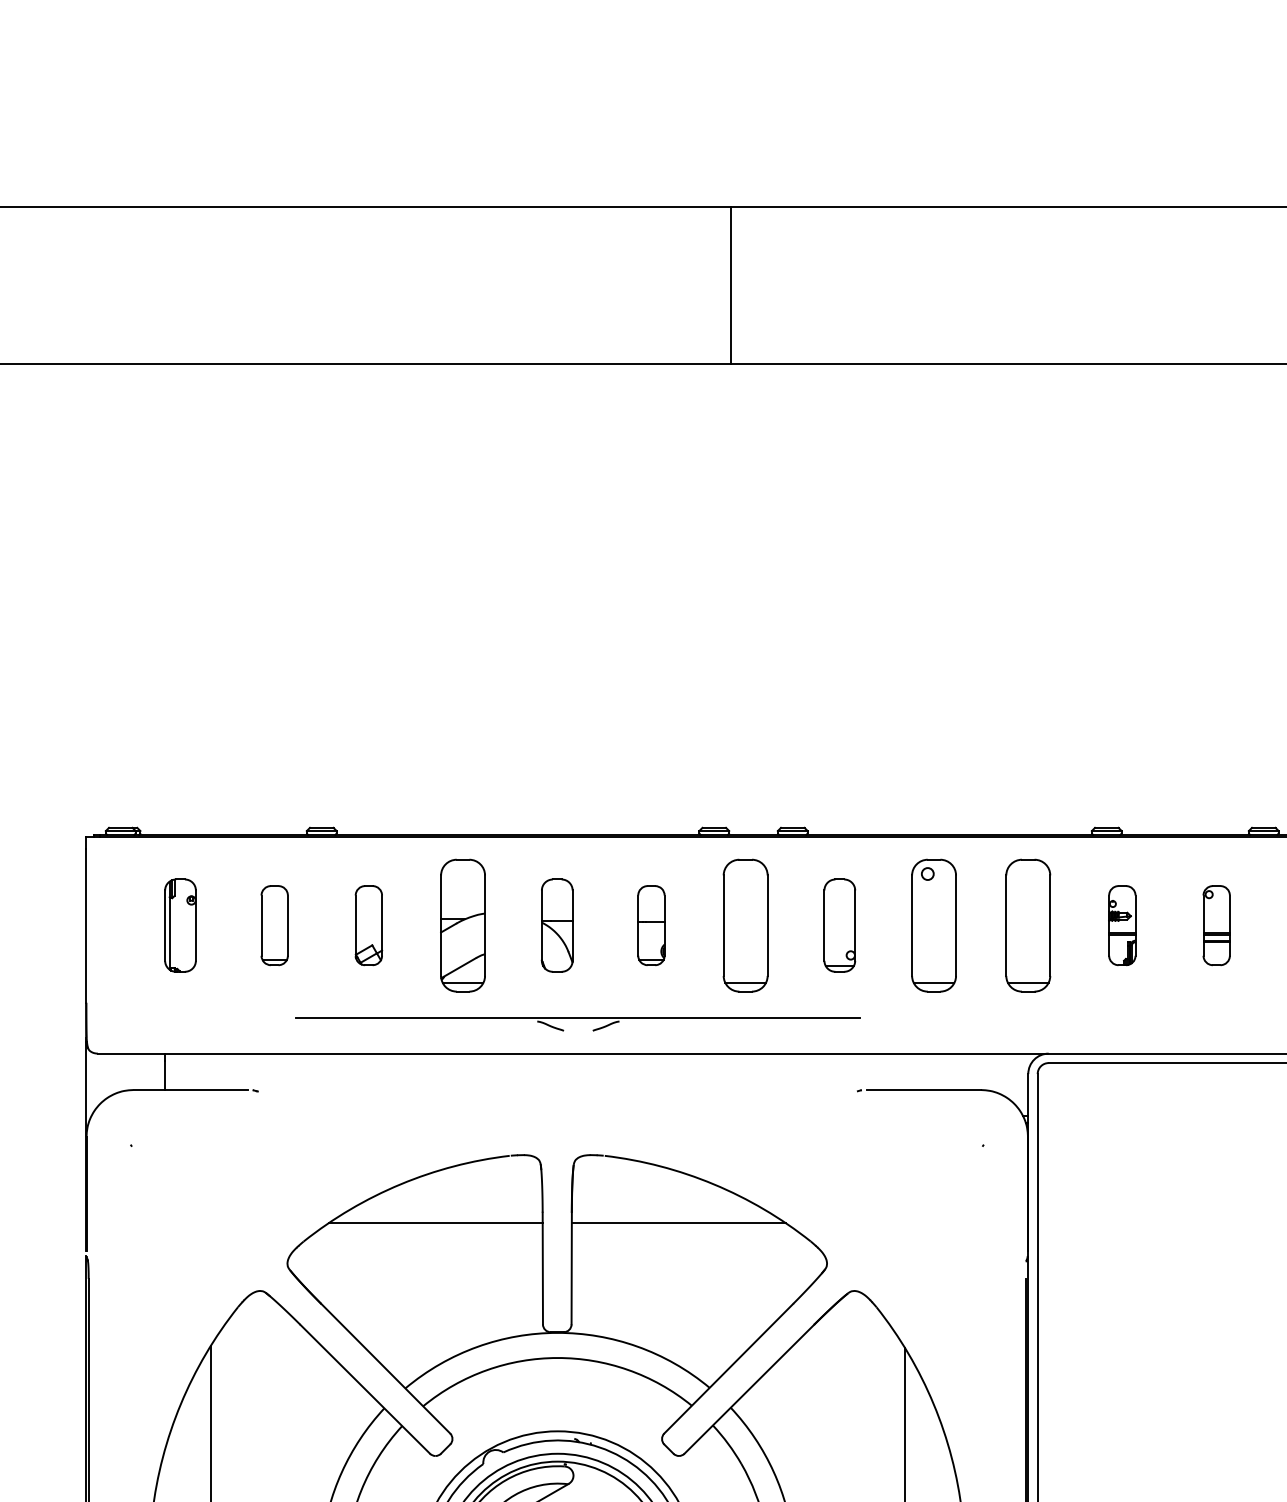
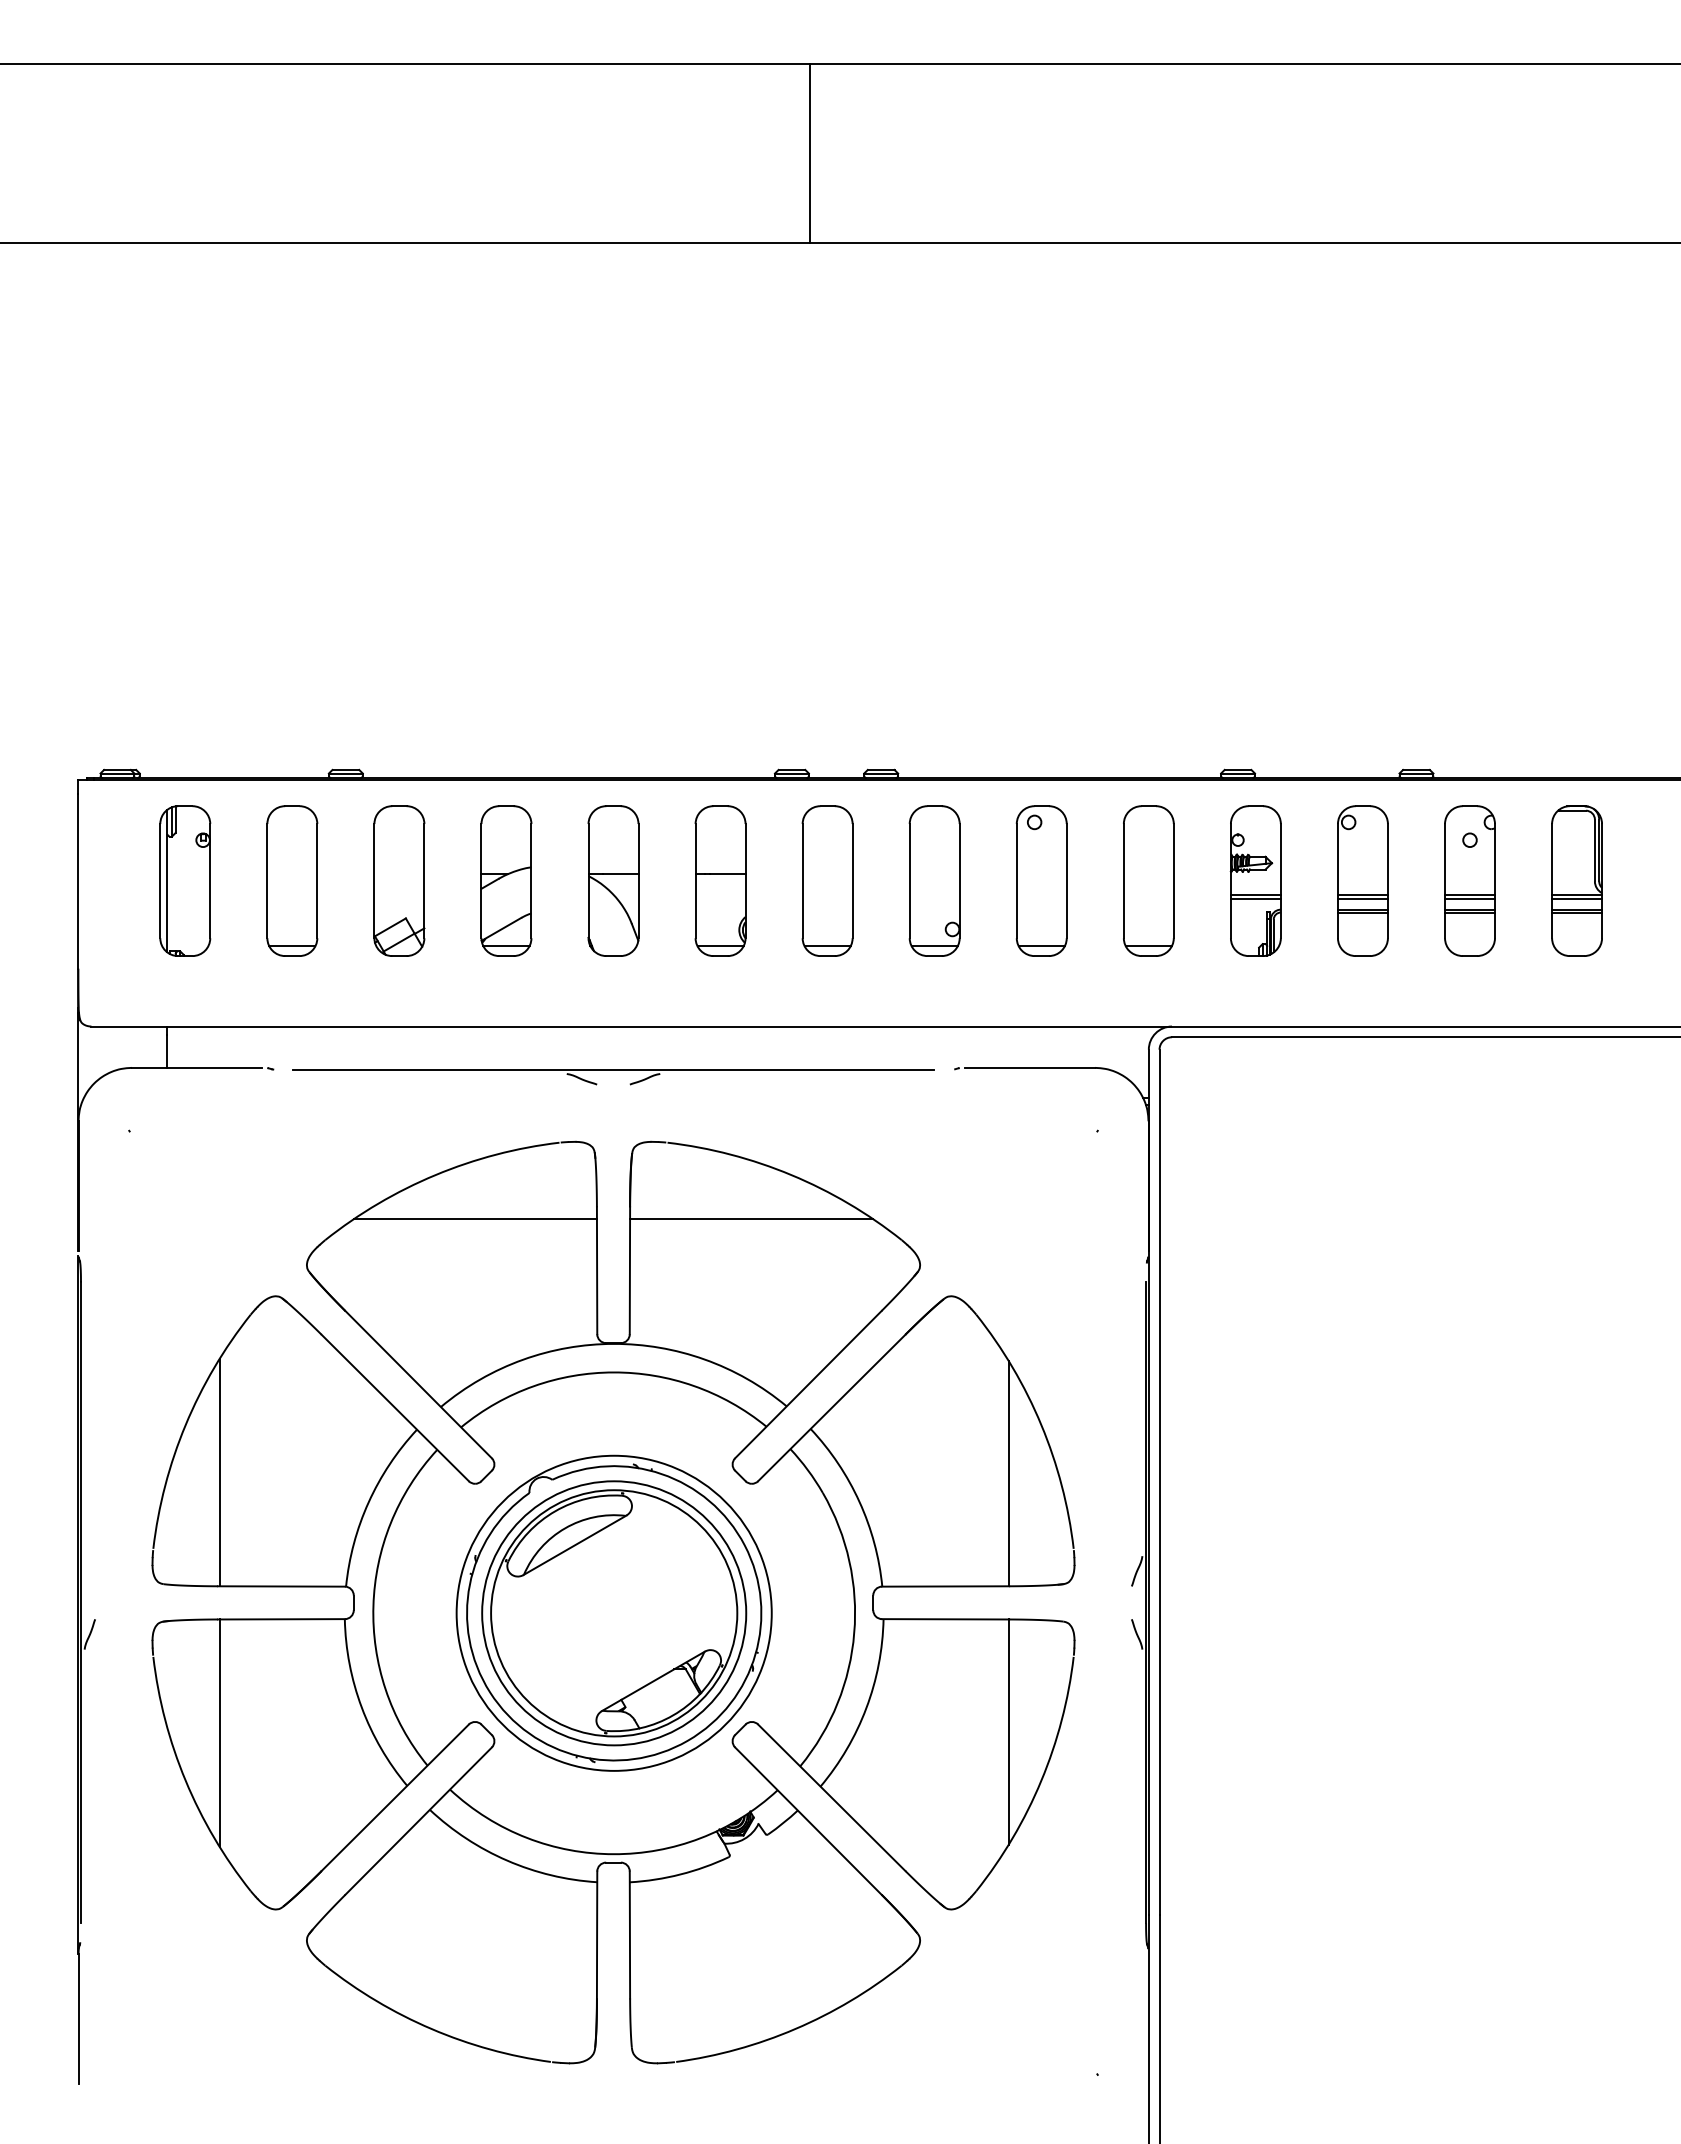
part: (180, 925) -> (185, 880), size x1.43
part: (274, 925) -> (292, 880), size x1.67
part: (368, 925) -> (399, 880), size x1.67
part: (557, 925) -> (613, 880), size x1.43
part: (651, 925) -> (720, 880), size x1.67
part: (839, 925) -> (934, 880), size x1.43
part: (1122, 925) -> (1255, 880), size x1.67
part: (1216, 925) -> (1362, 880), size x1.67
part: (578, 1018) -> (613, 1070), moved

